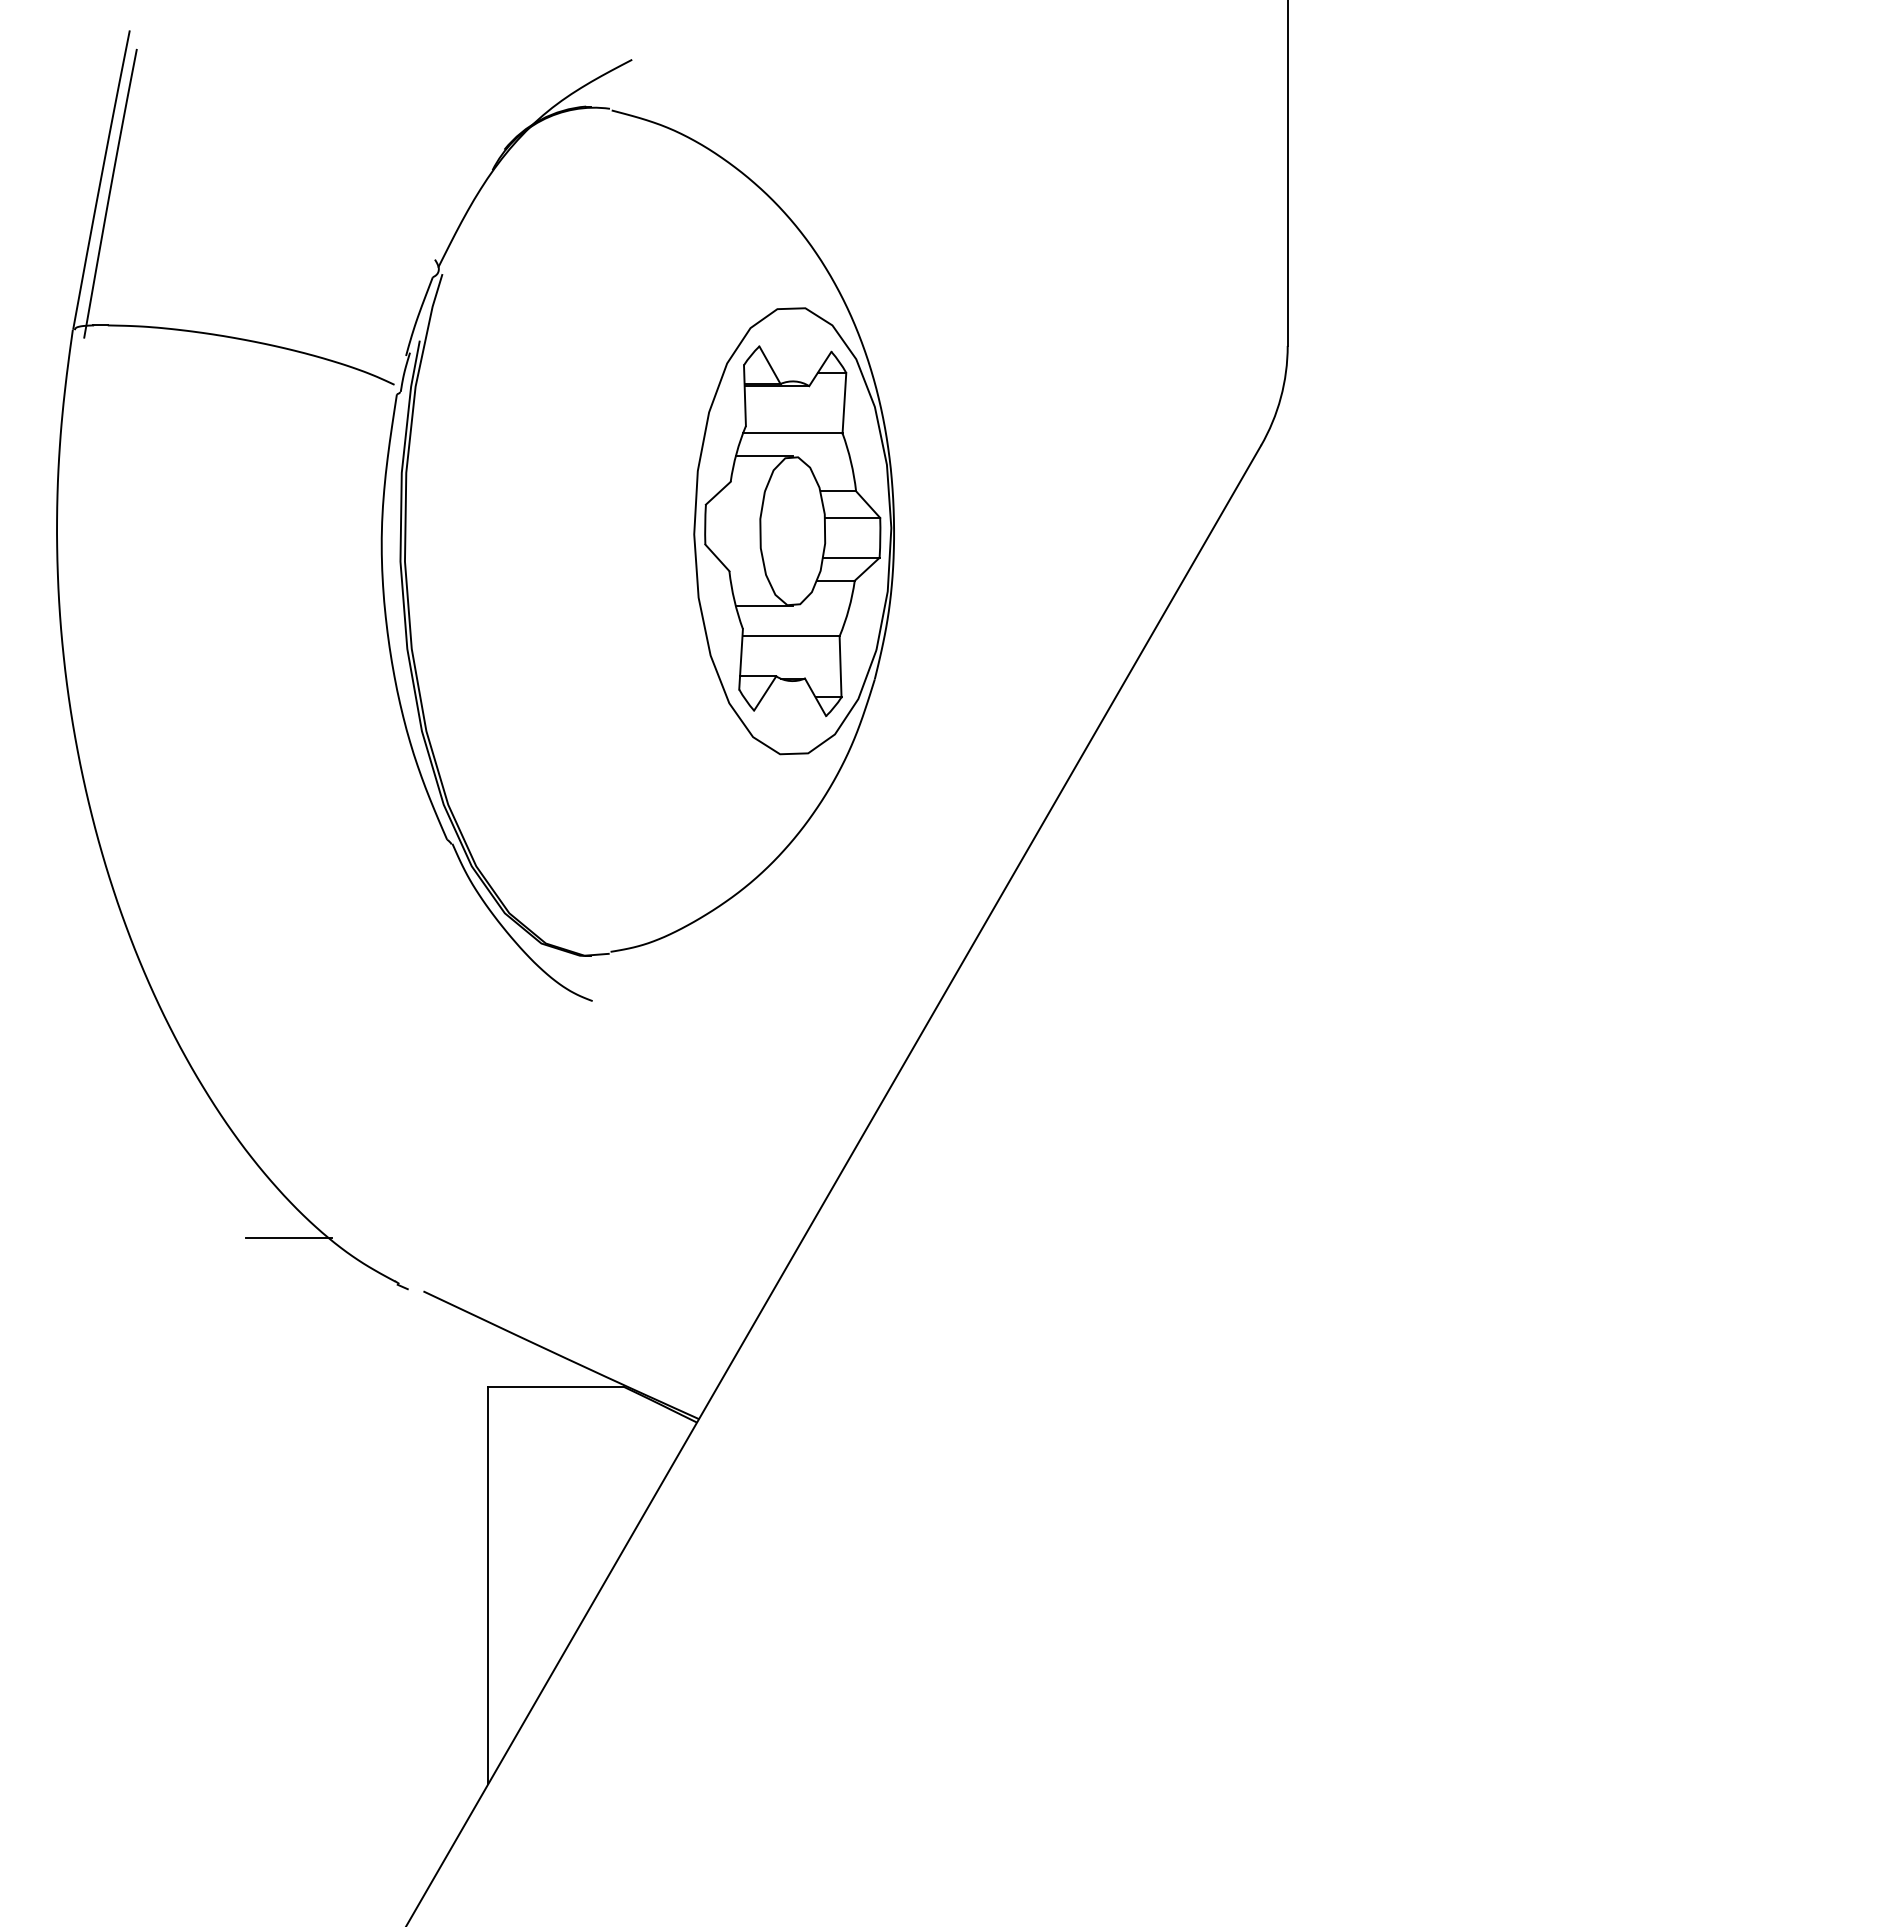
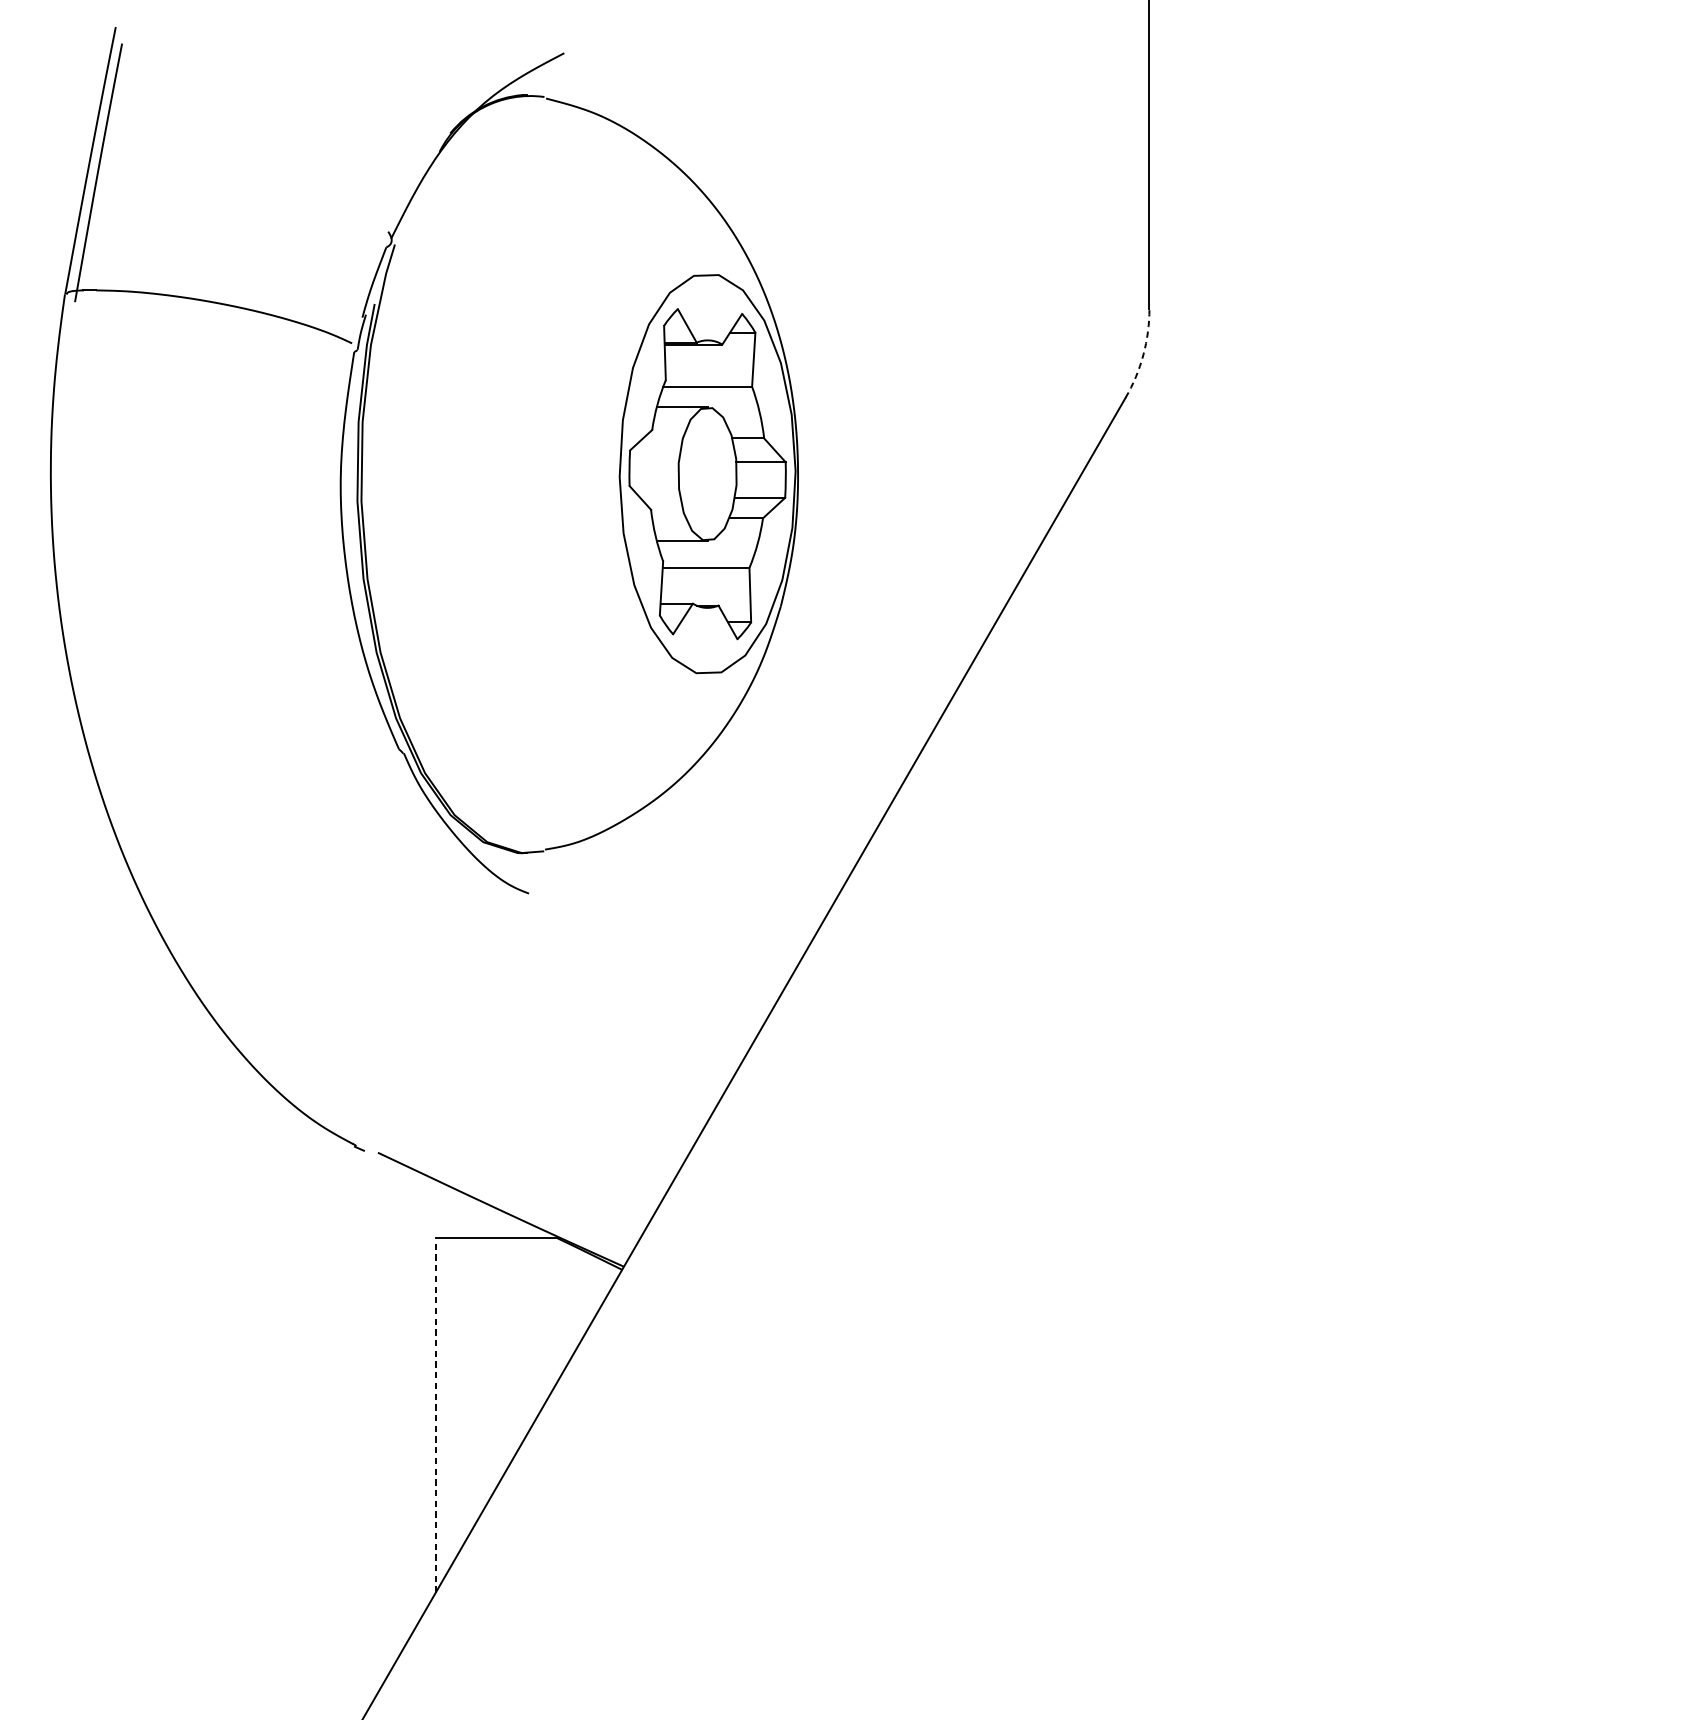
arc: (1280, 397) -> (1143, 354), solid -> dashed
line: (288, 1238) -> (257, 1105), removed
line: (488, 1585) -> (436, 1415), solid -> dashed

